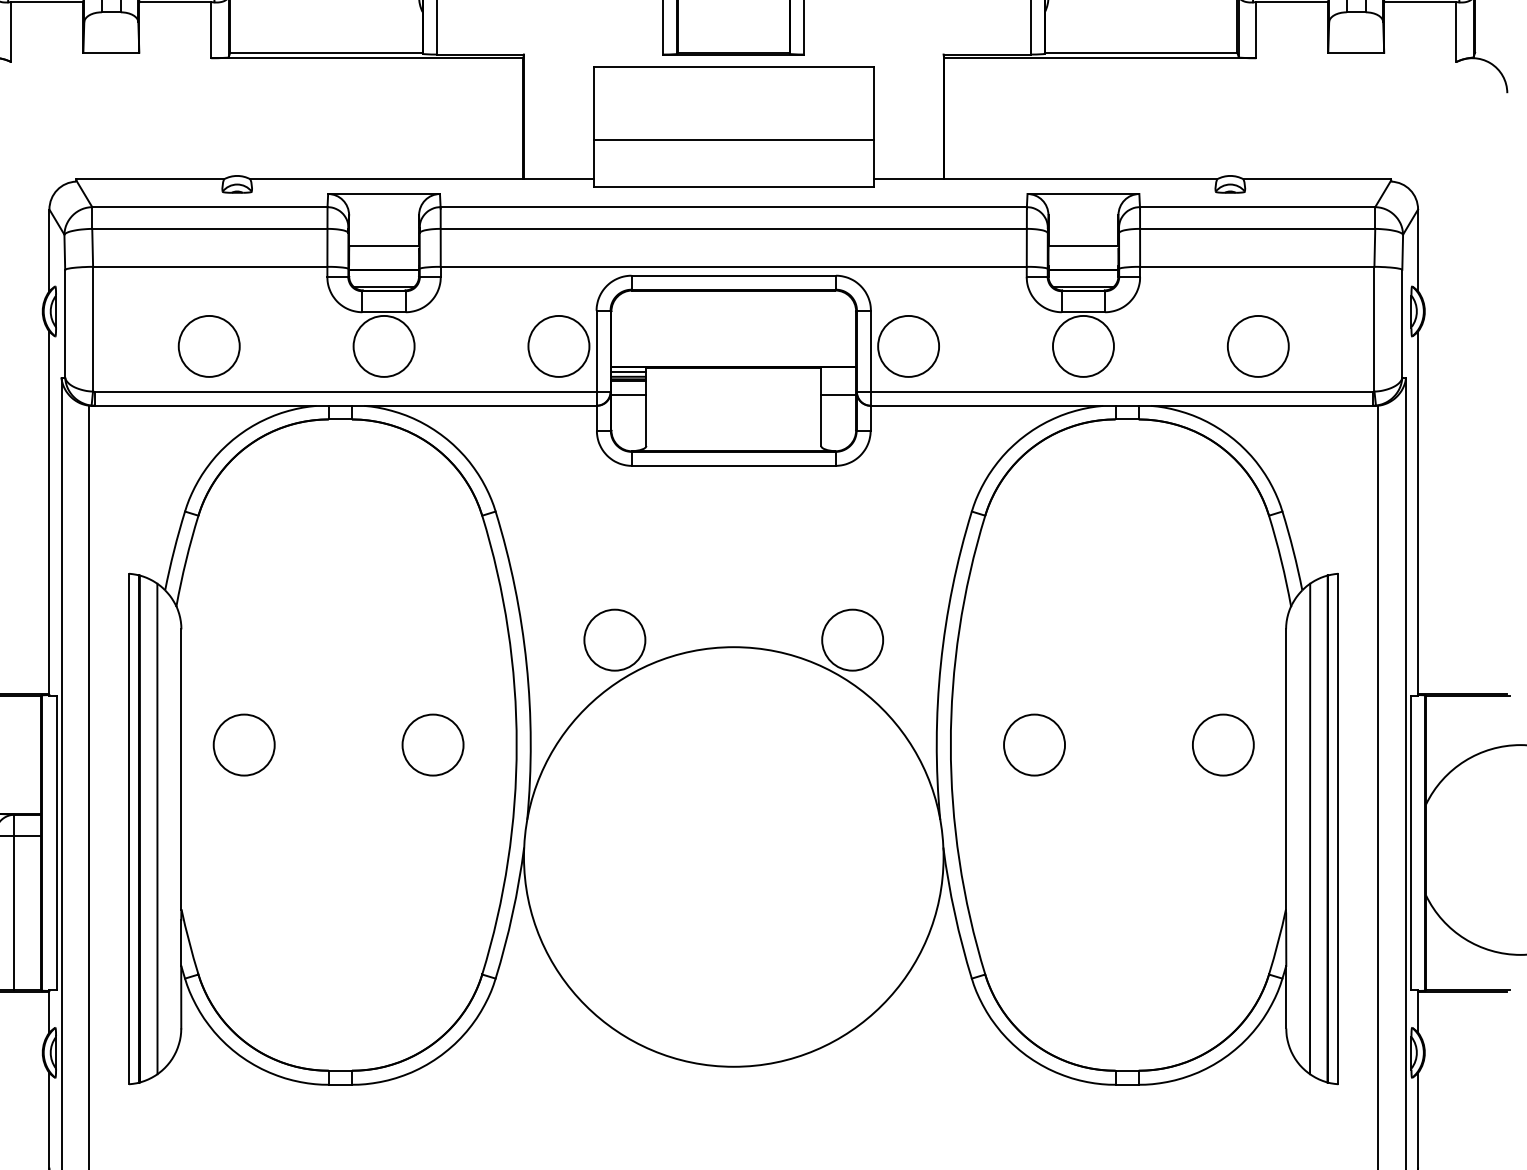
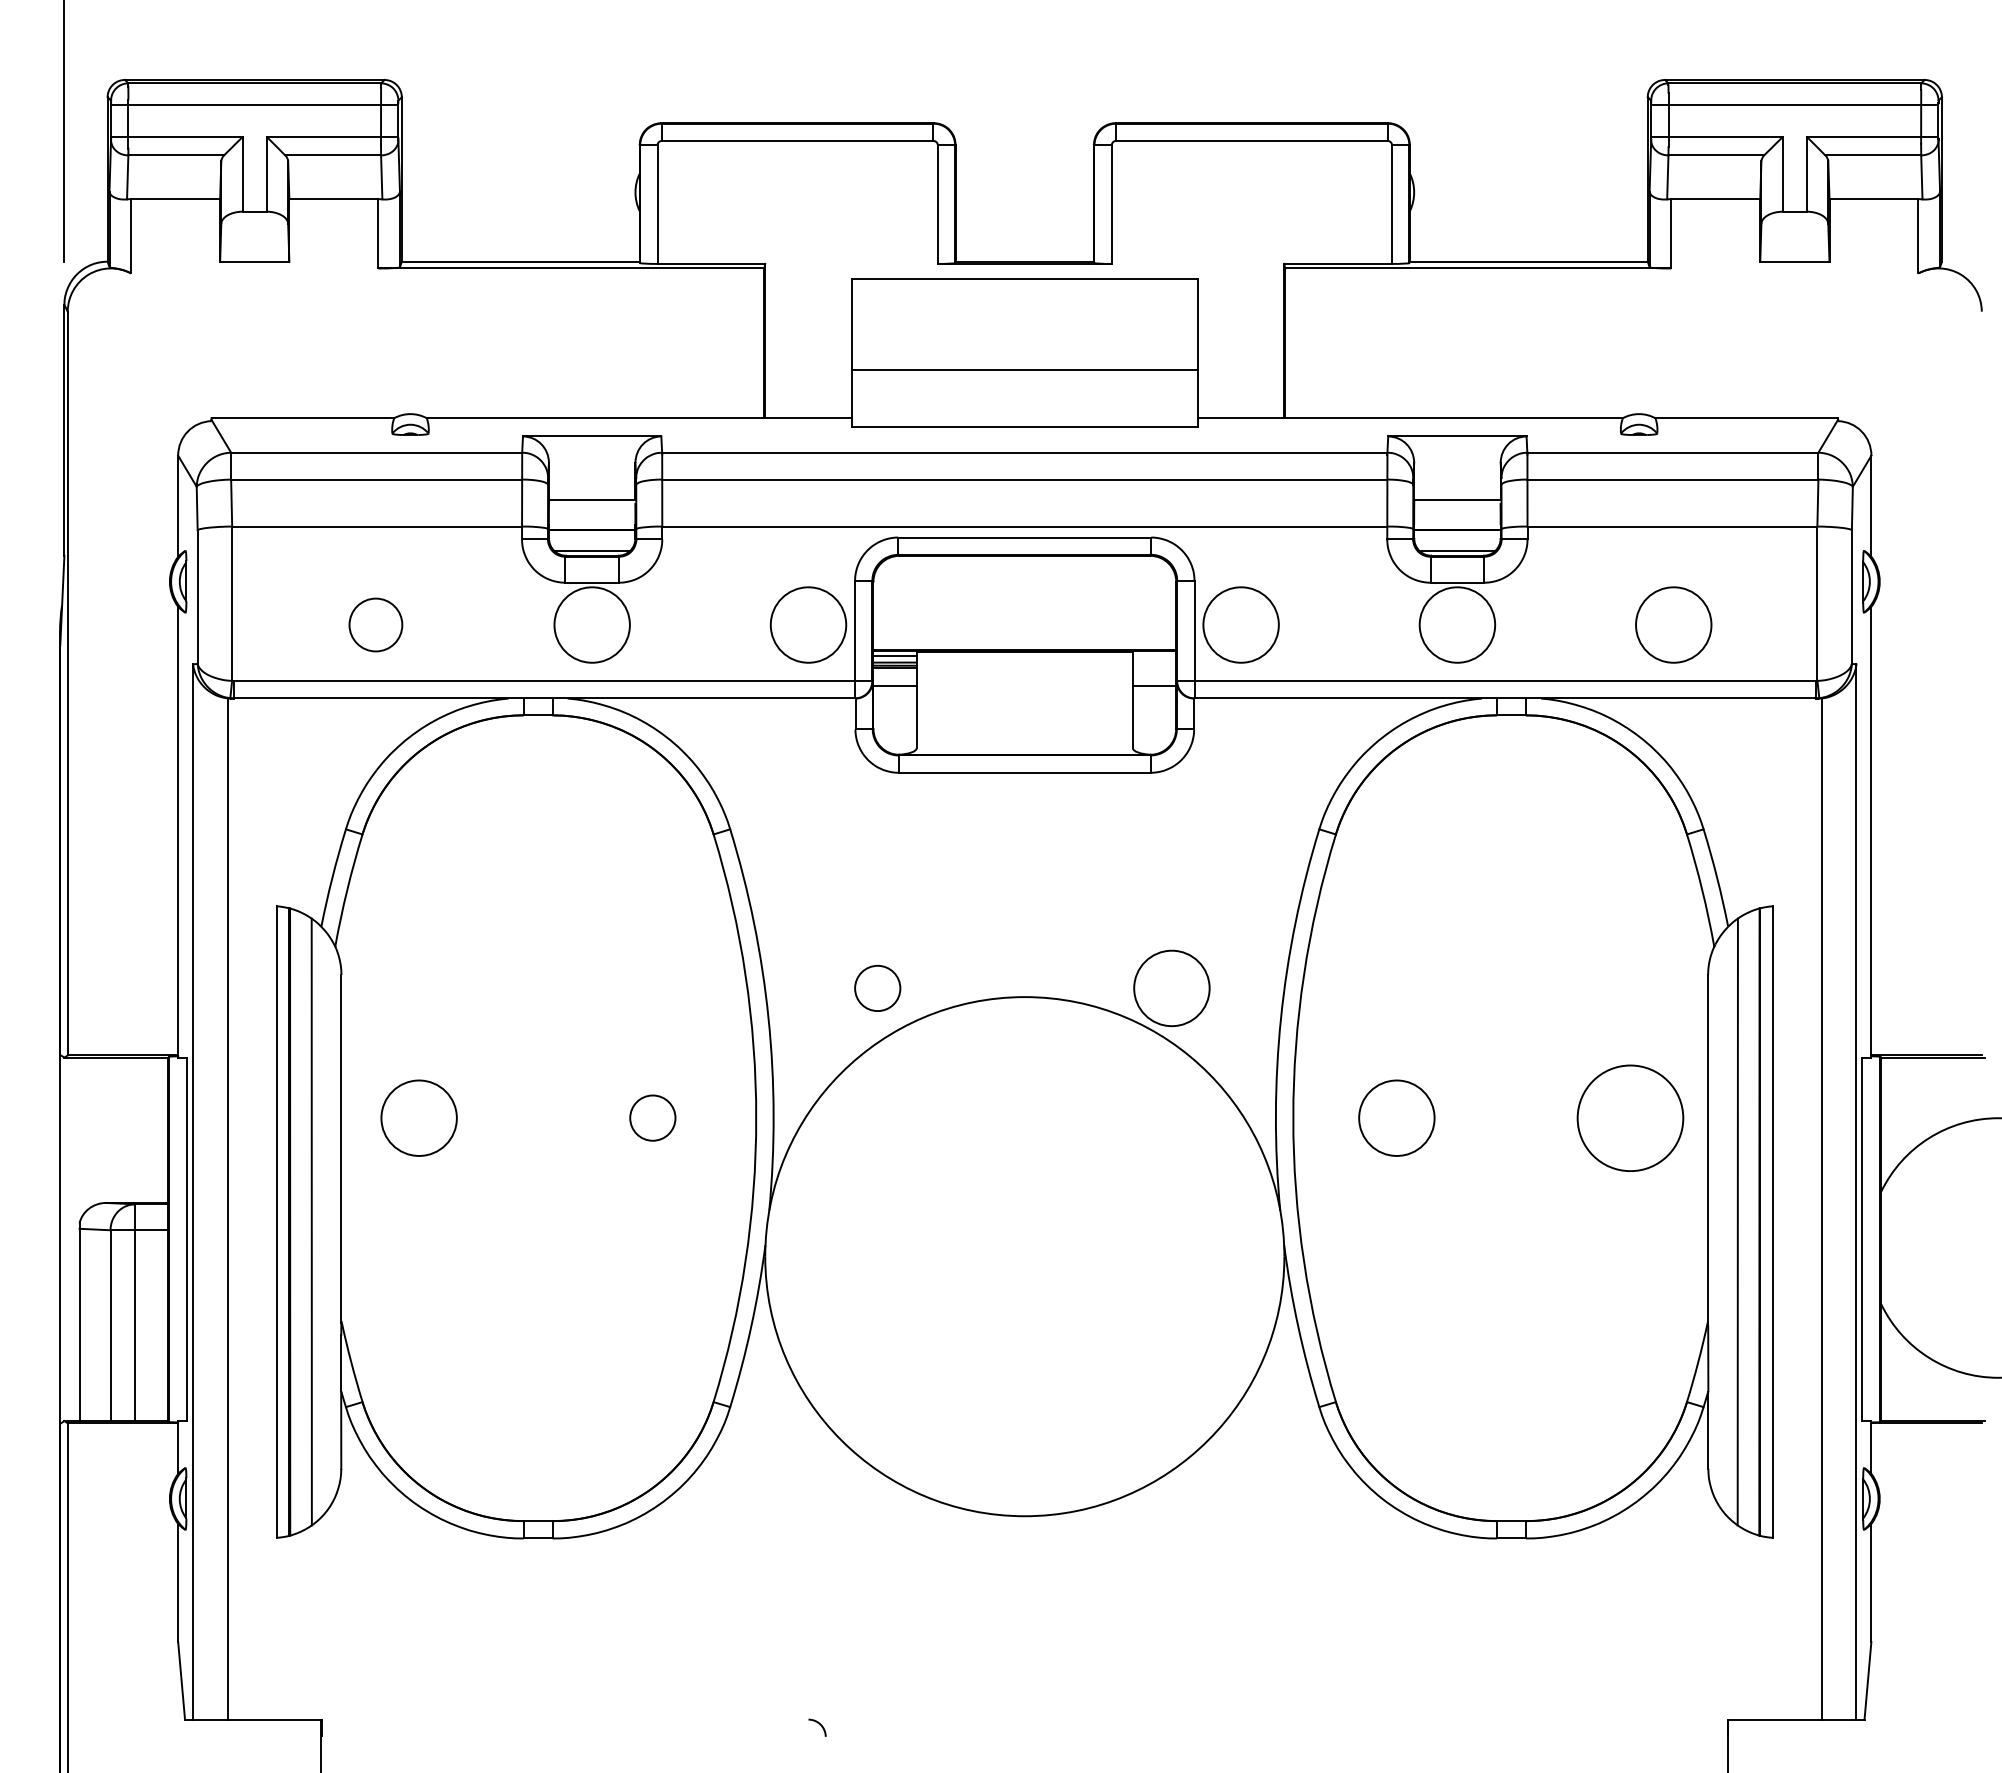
circle: (208, 346) -> (375, 624), size x0.7
circle: (614, 640) -> (877, 988), size x0.6
circle: (432, 744) -> (652, 1117), size x0.6
circle: (1223, 744) -> (1630, 1117), size x1.4

